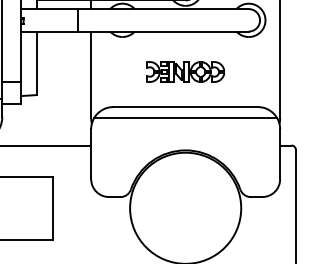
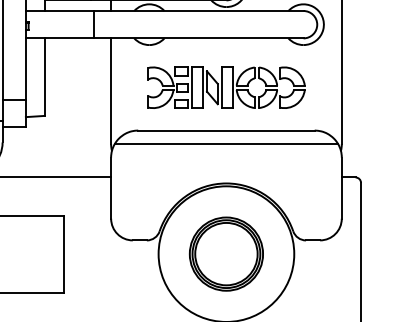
part: (185, 71) -> (226, 87), size x1.67
part: (185, 208) -> (226, 254), added

